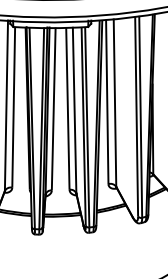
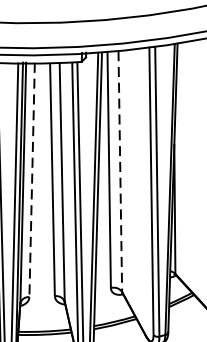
line: (115, 103) -> (121, 172), solid -> dashed
line: (53, 110) -> (31, 182), solid -> dashed

